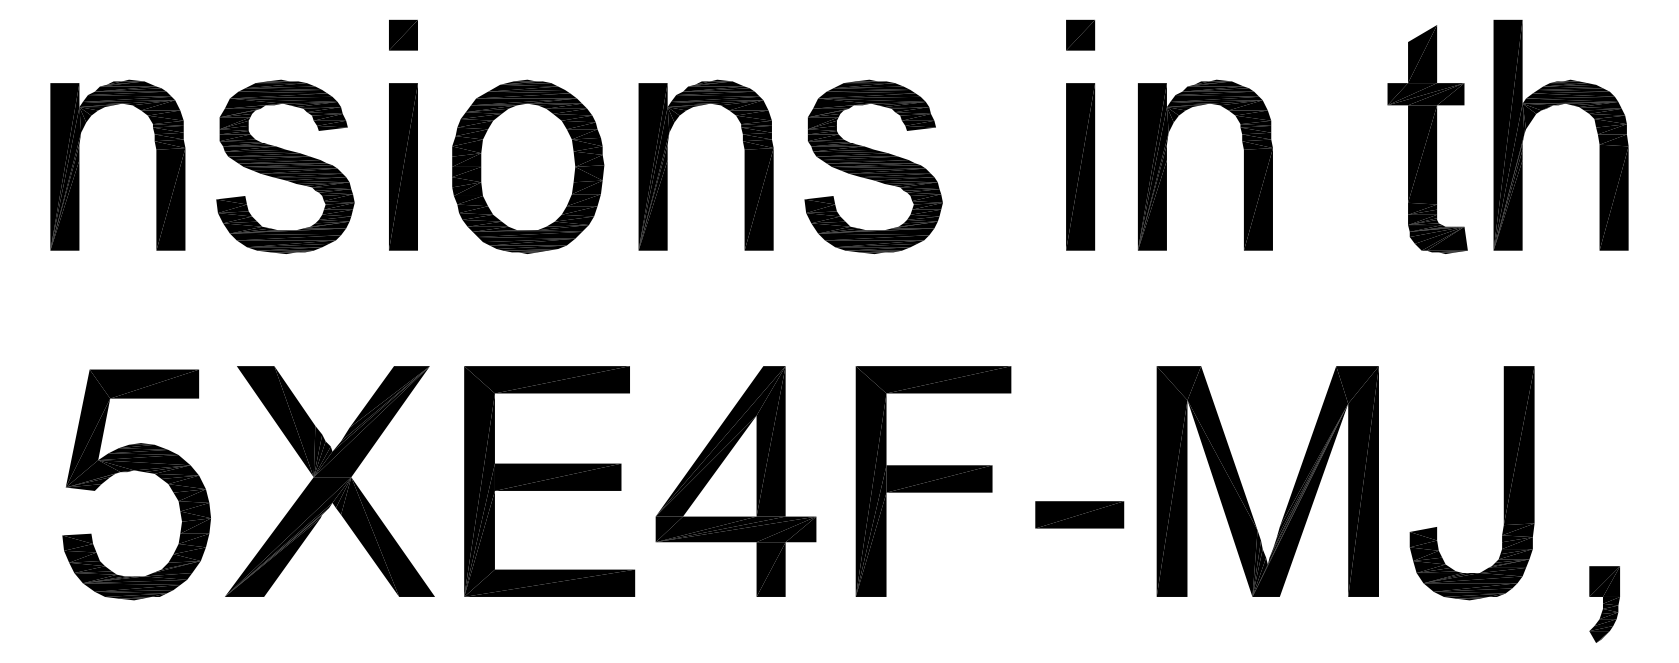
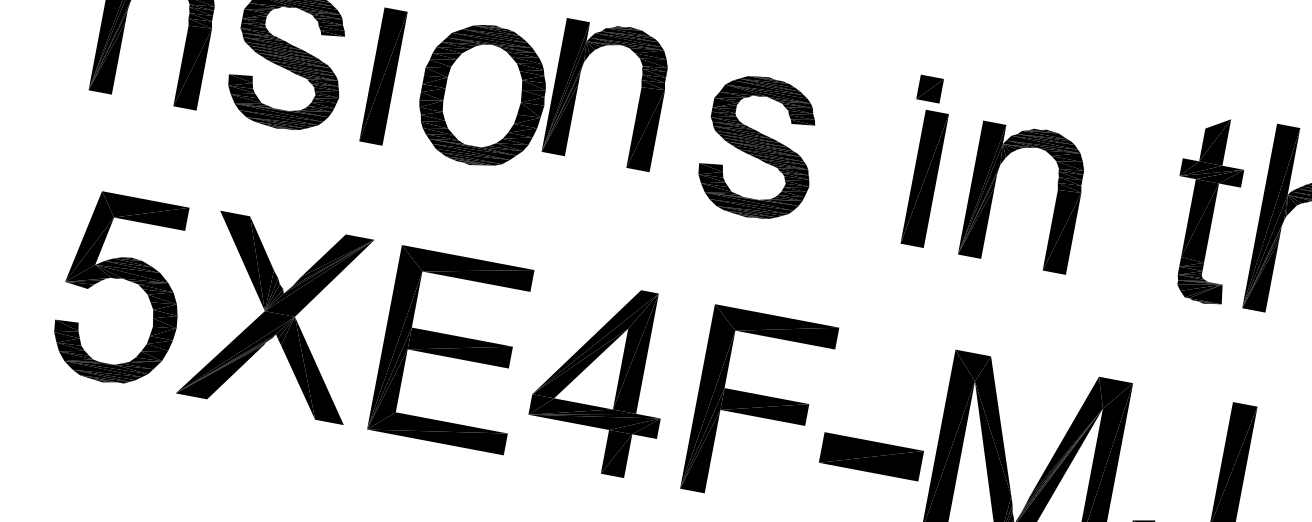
part: (1080, 34) -> (930, 88), moved
part: (667, 164) -> (577, 87), moved
part: (1079, 514) -> (871, 456), size x1.4

